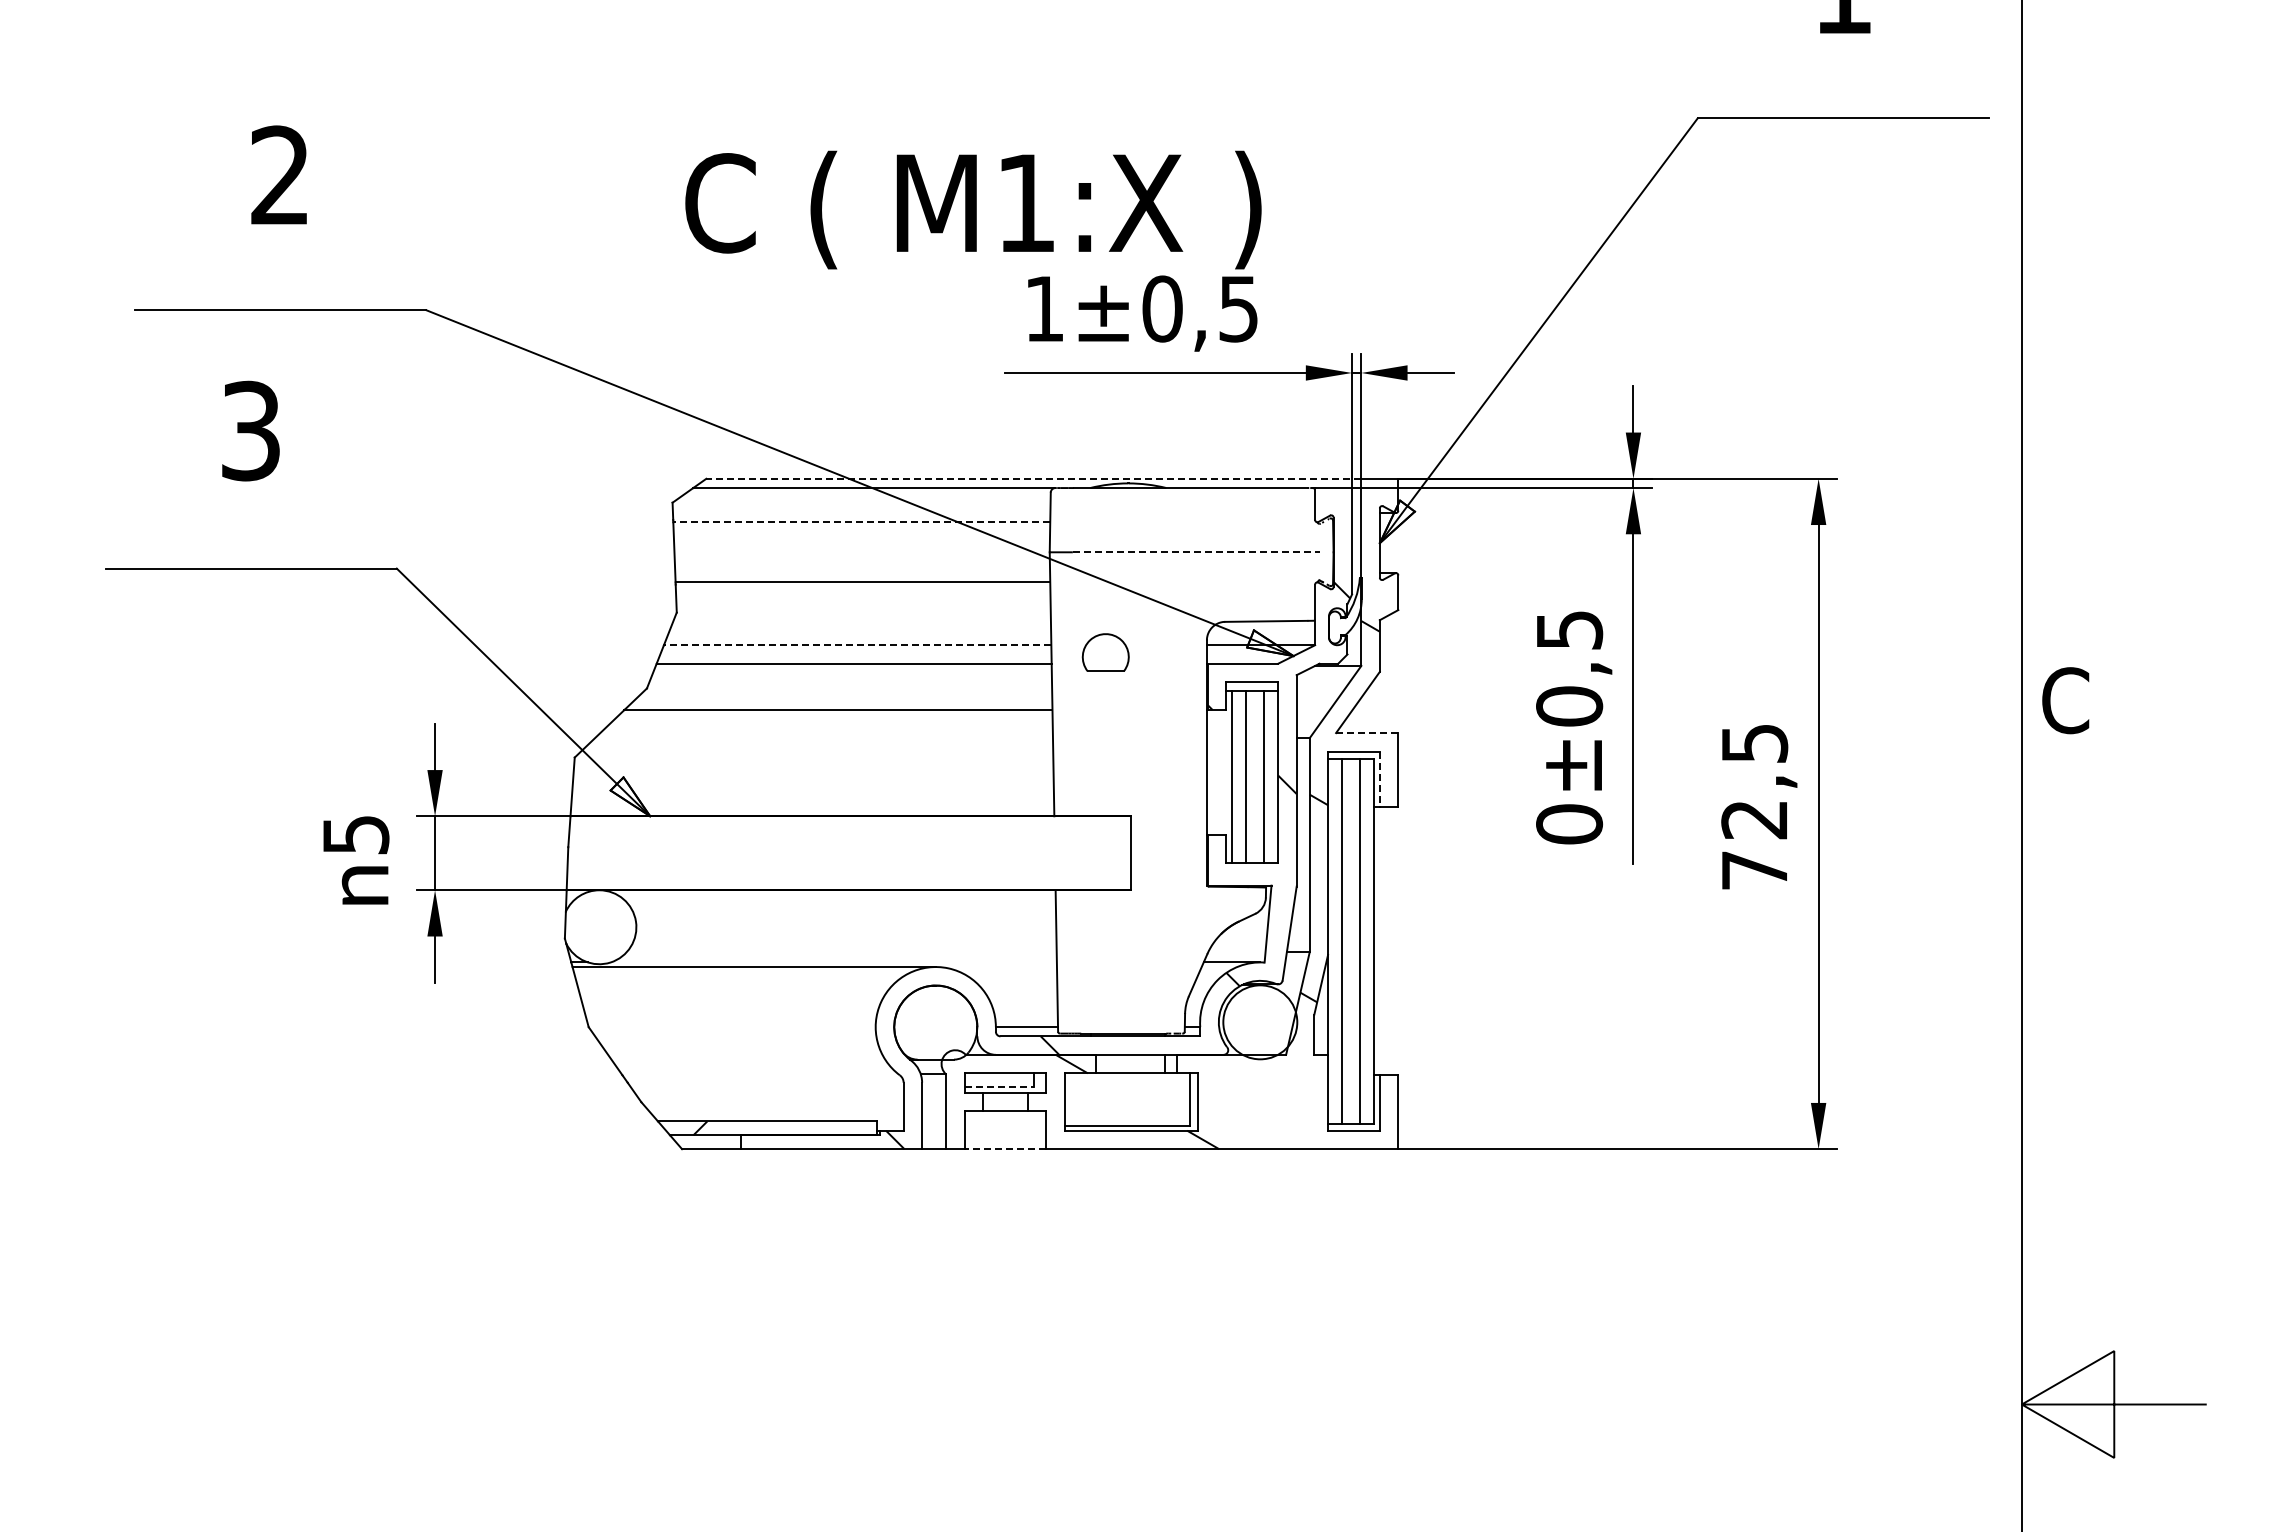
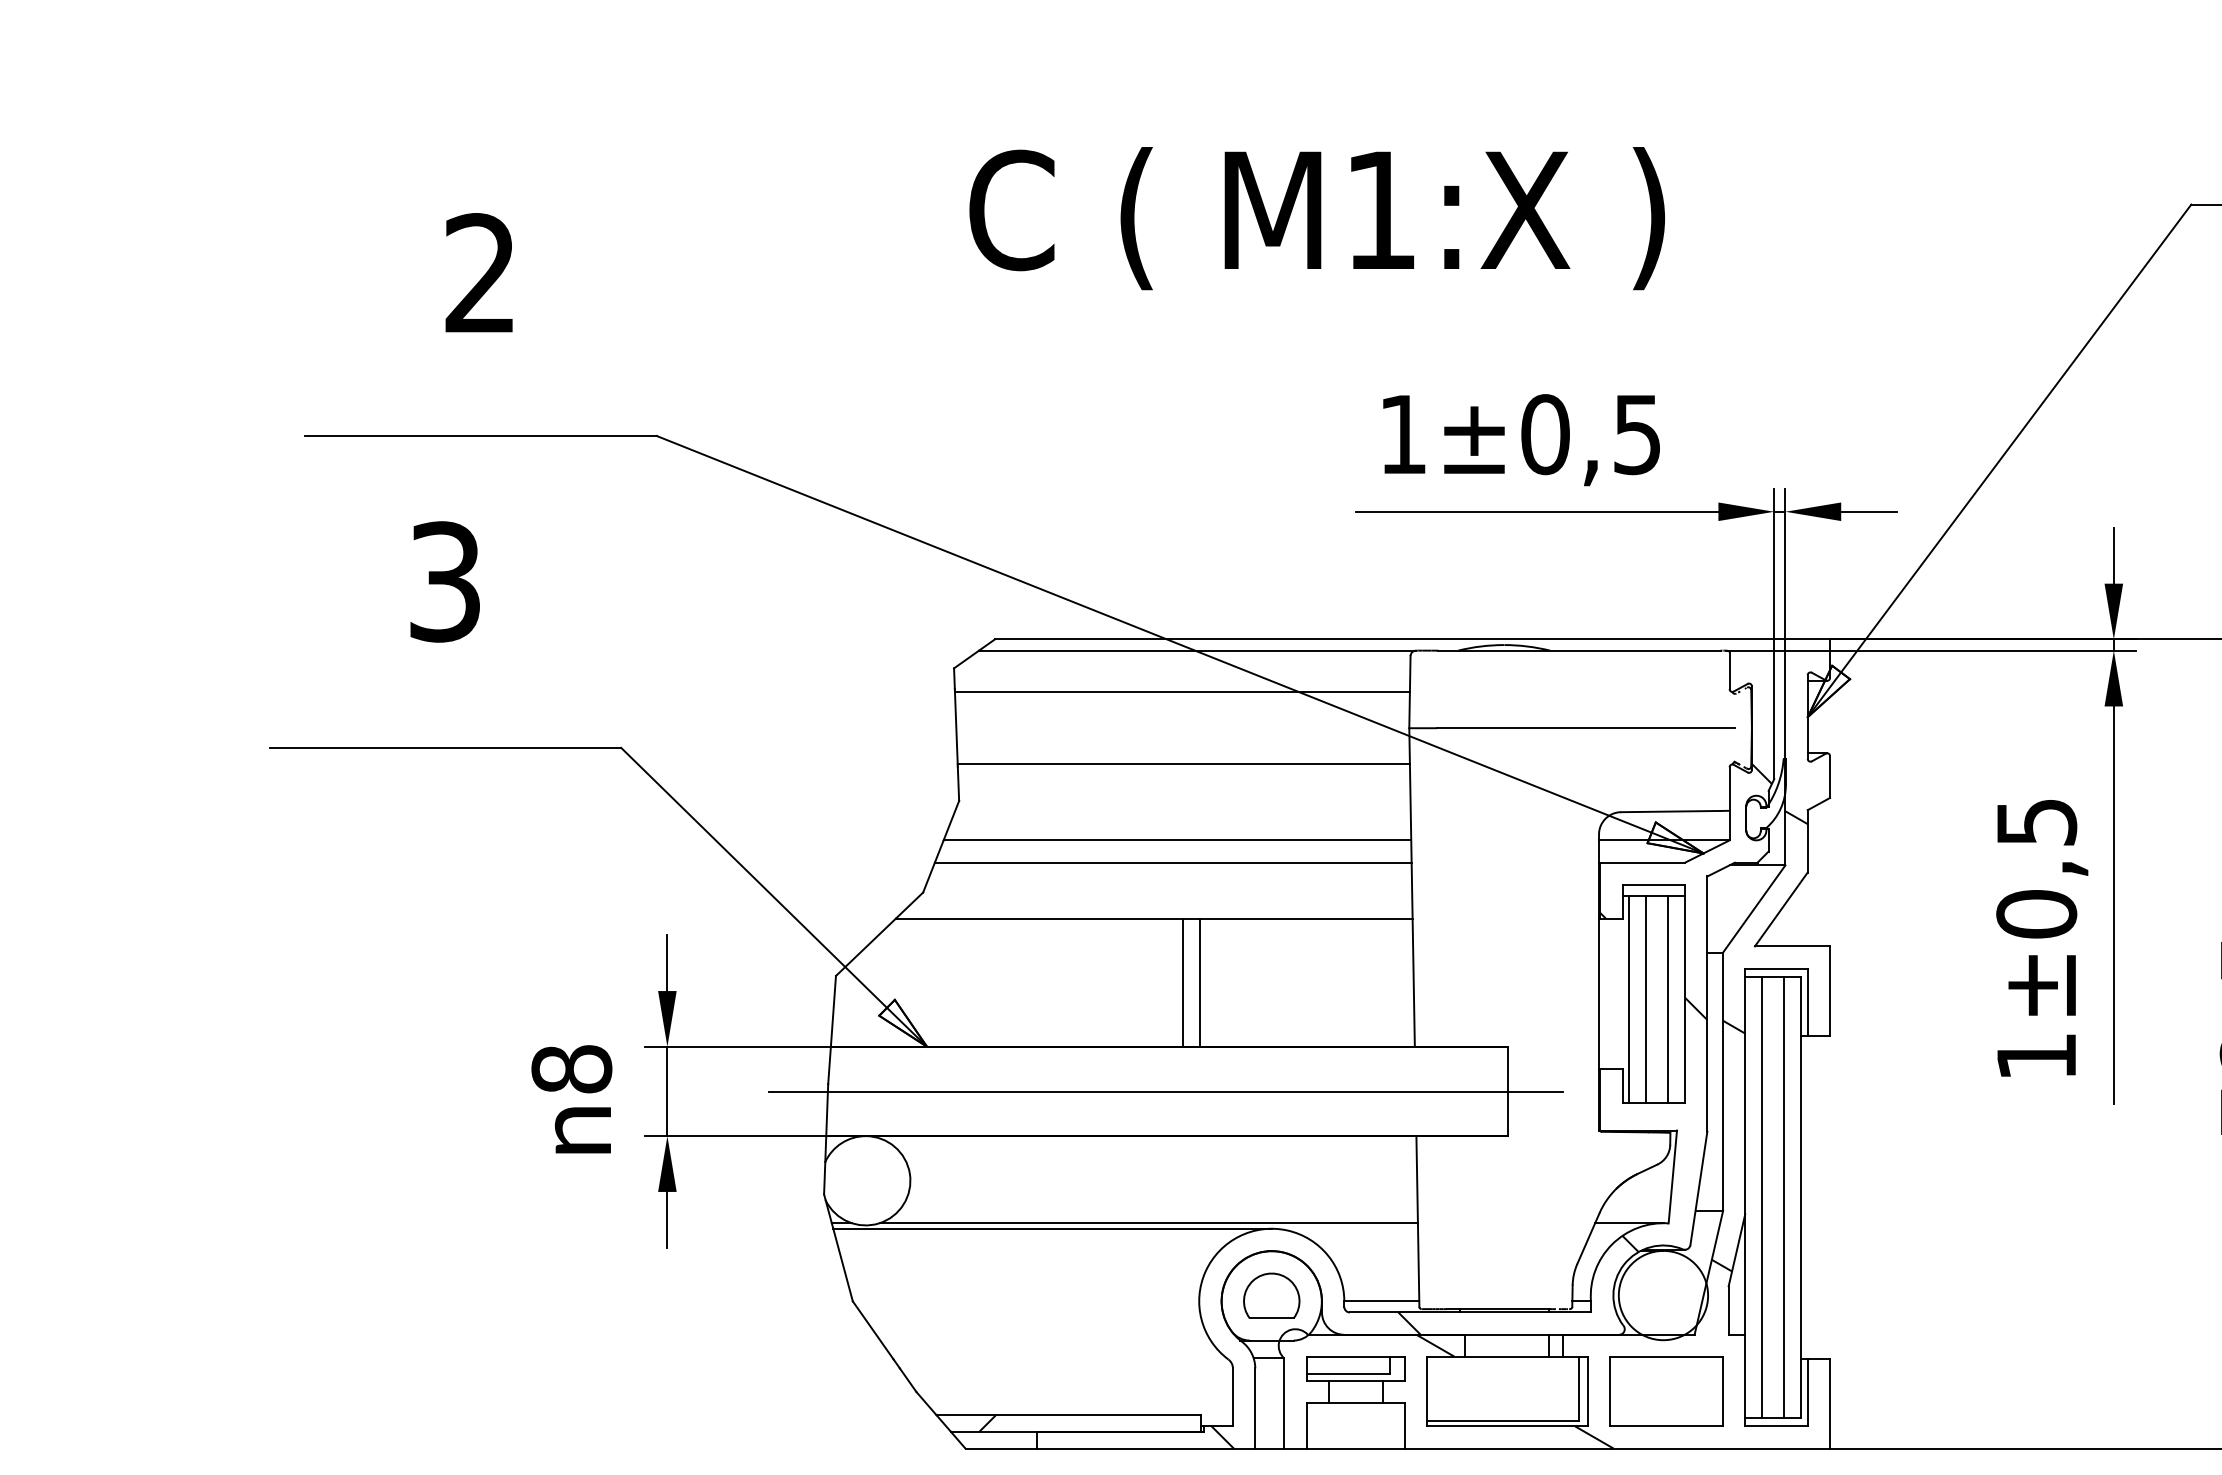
text: (973, 209) -> (1317, 217), moved
line: (1033, 478) -> (1389, 639), dashed -> solid
line: (861, 522) -> (1182, 692), dashed -> solid
line: (1196, 552) -> (1586, 728), dashed -> solid
line: (857, 645) -> (1177, 840), dashed -> solid
part: (1105, 652) -> (1271, 1295), moved
line: (1366, 733) -> (1791, 946), dashed -> solid
line: (862, 762) -> (1183, 981), added
line: (875, 762) -> (1198, 981), added
line: (1379, 779) -> (1807, 1002), dashed -> solid
text: (1569, 824) -> (2036, 1056), 0 -> 1
text: (355, 834) -> (571, 1068), 5 -> 8
line: (848, 853) -> (1166, 1091), added
line: (833, 962) -> (1148, 1223), added
line: (999, 1087) -> (1348, 1374), dashed -> solid
part: (1262, 1101) -> (1666, 1391), added
line: (1005, 1149) -> (1355, 1449), dashed -> solid

